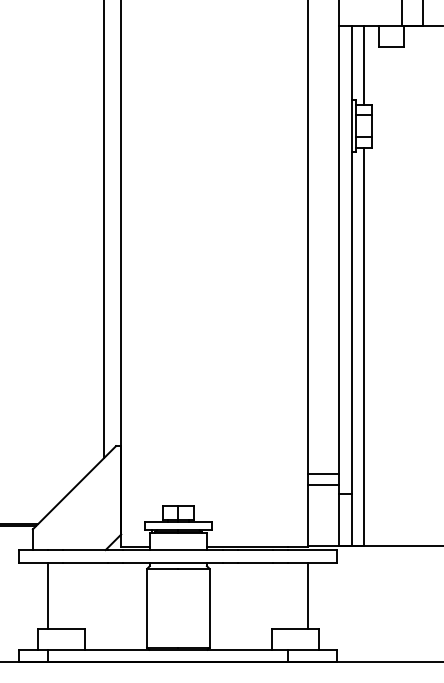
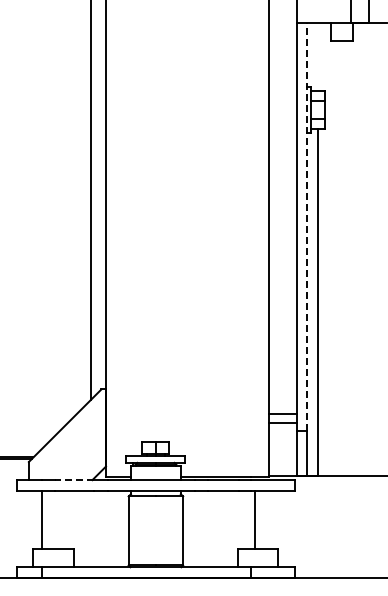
line: (364, 64) -> (318, 56), removed
line: (351, 259) -> (307, 226), solid -> dashed
line: (85, 550) -> (74, 480), solid -> dashed
line: (308, 596) -> (255, 520), moved

